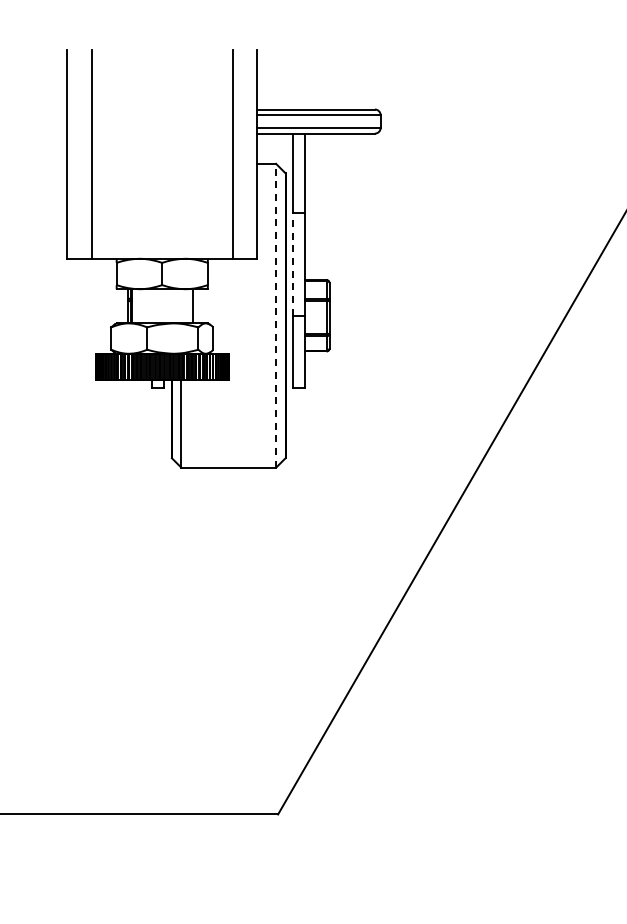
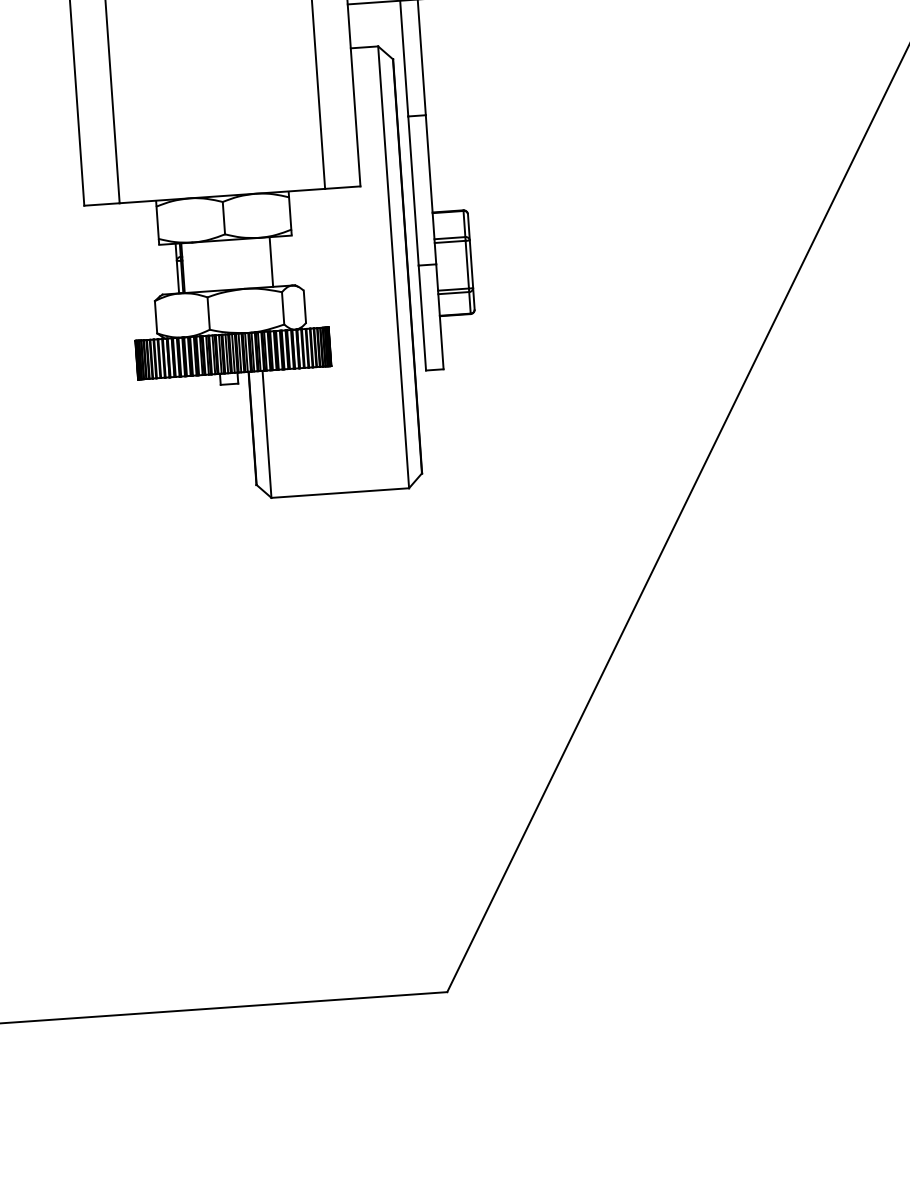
line: (293, 264) -> (413, 190), dashed -> solid
line: (276, 315) -> (394, 266), dashed -> solid

